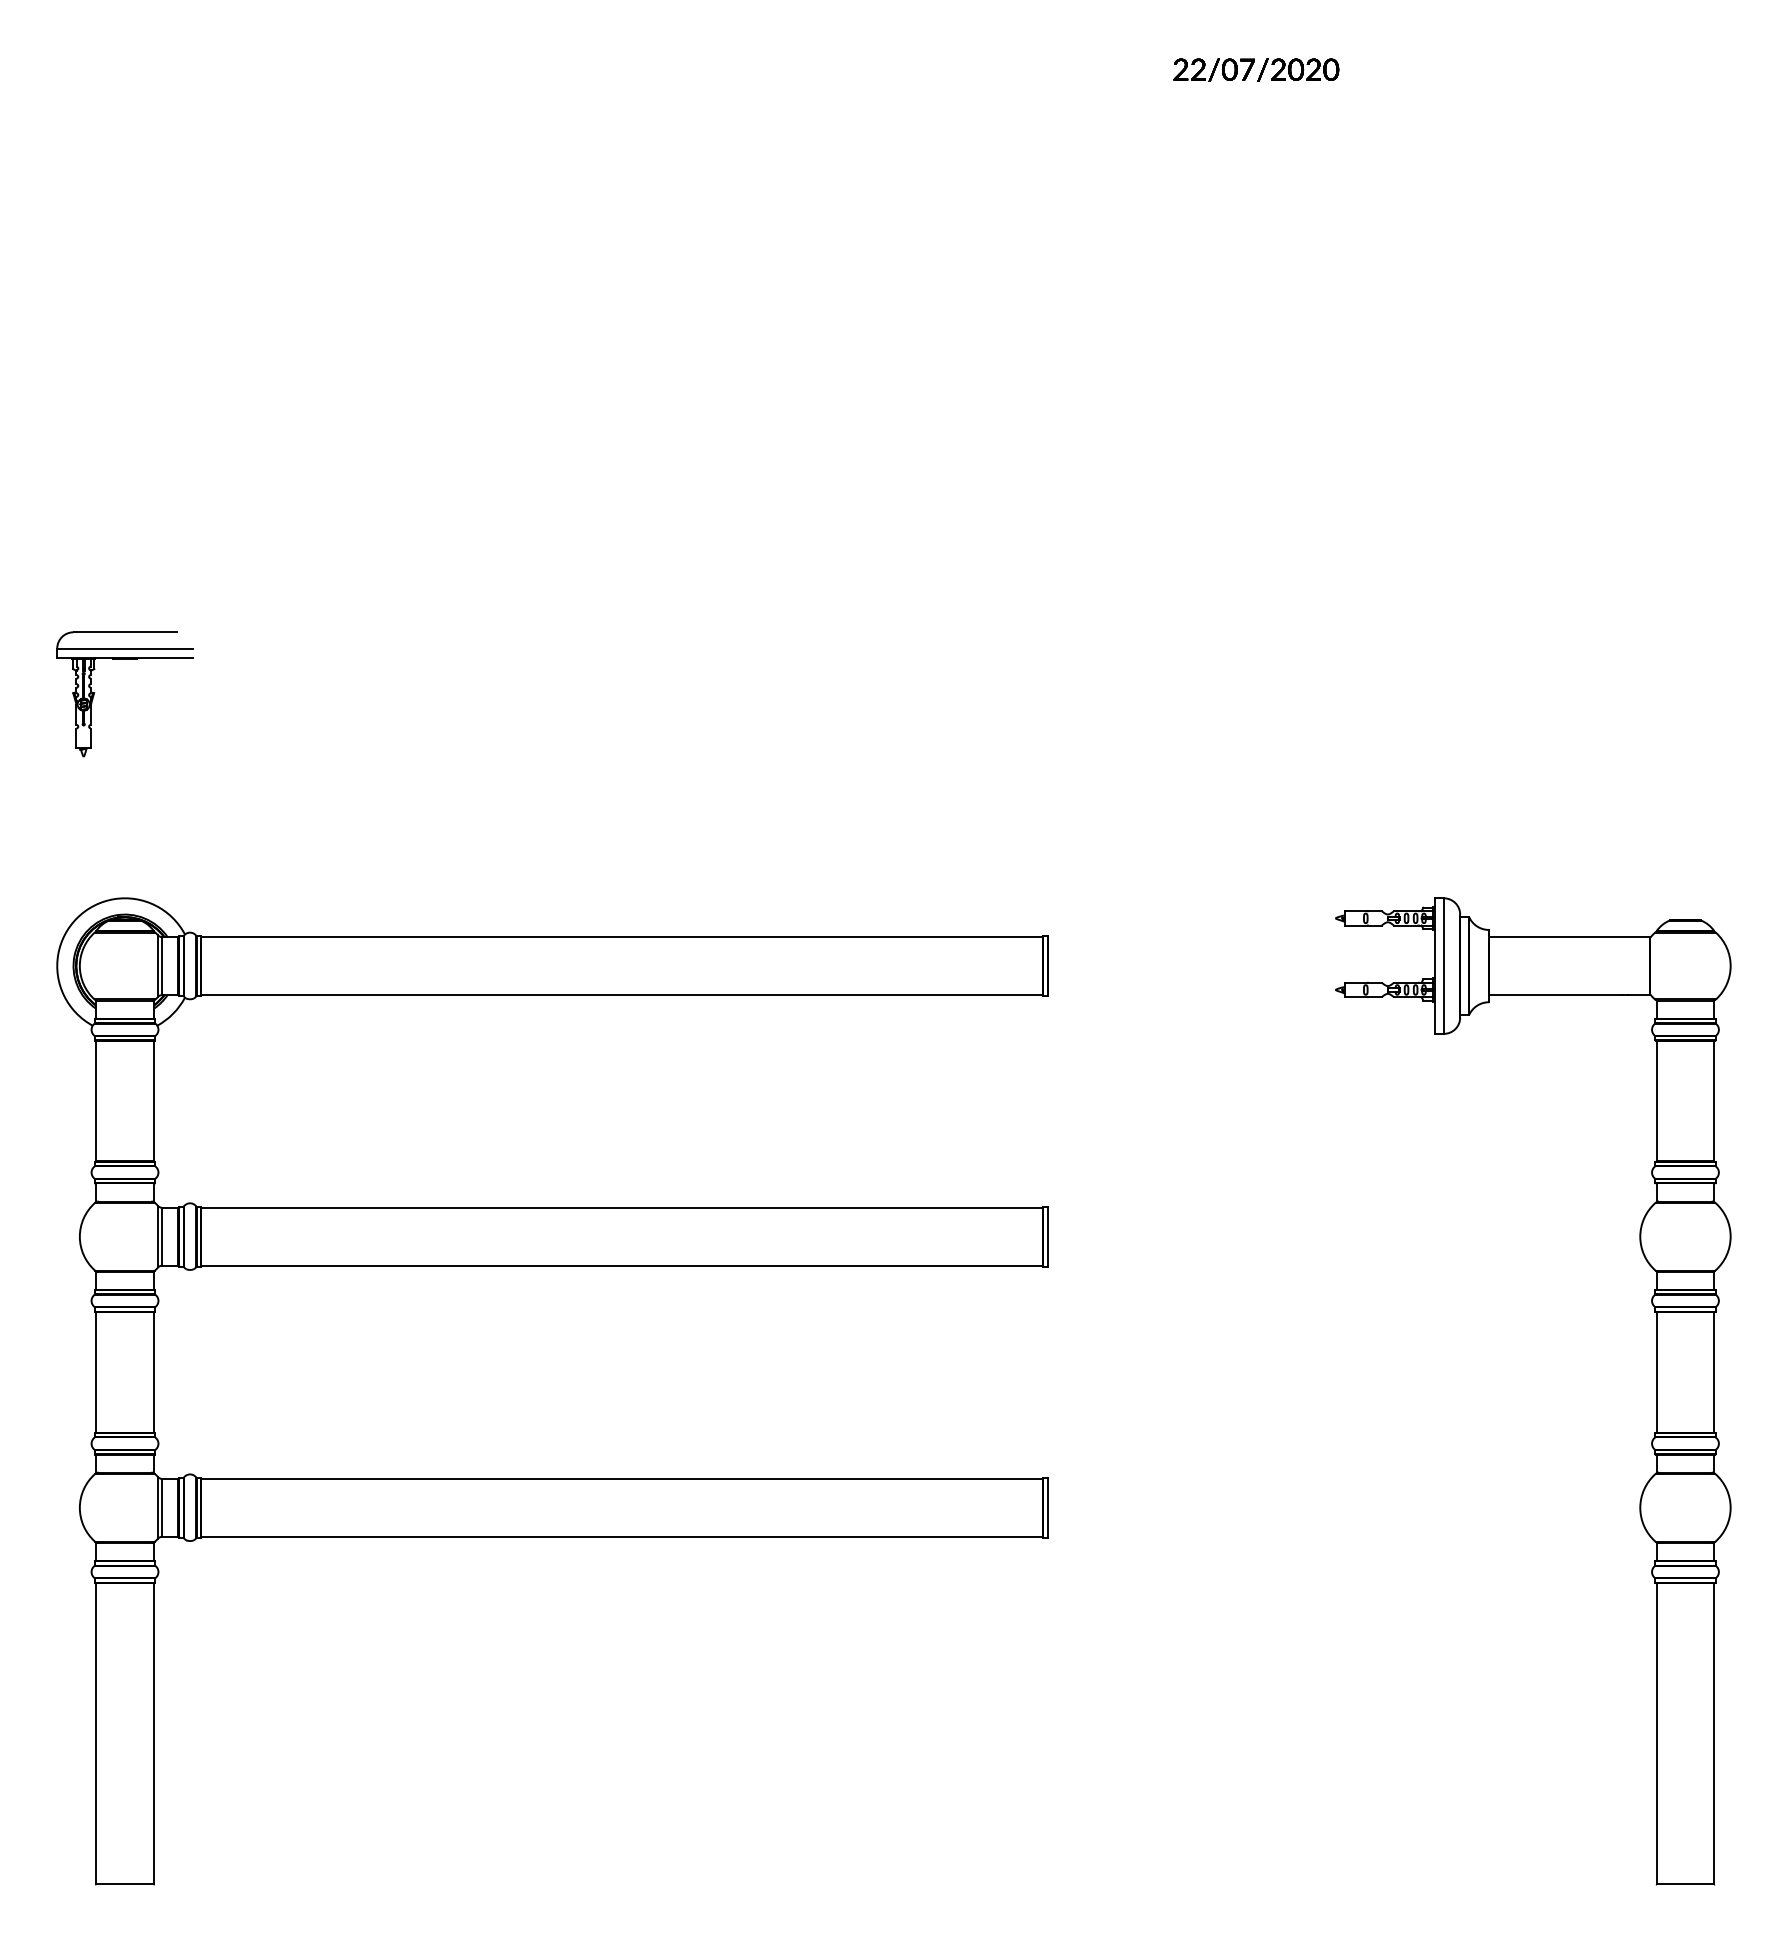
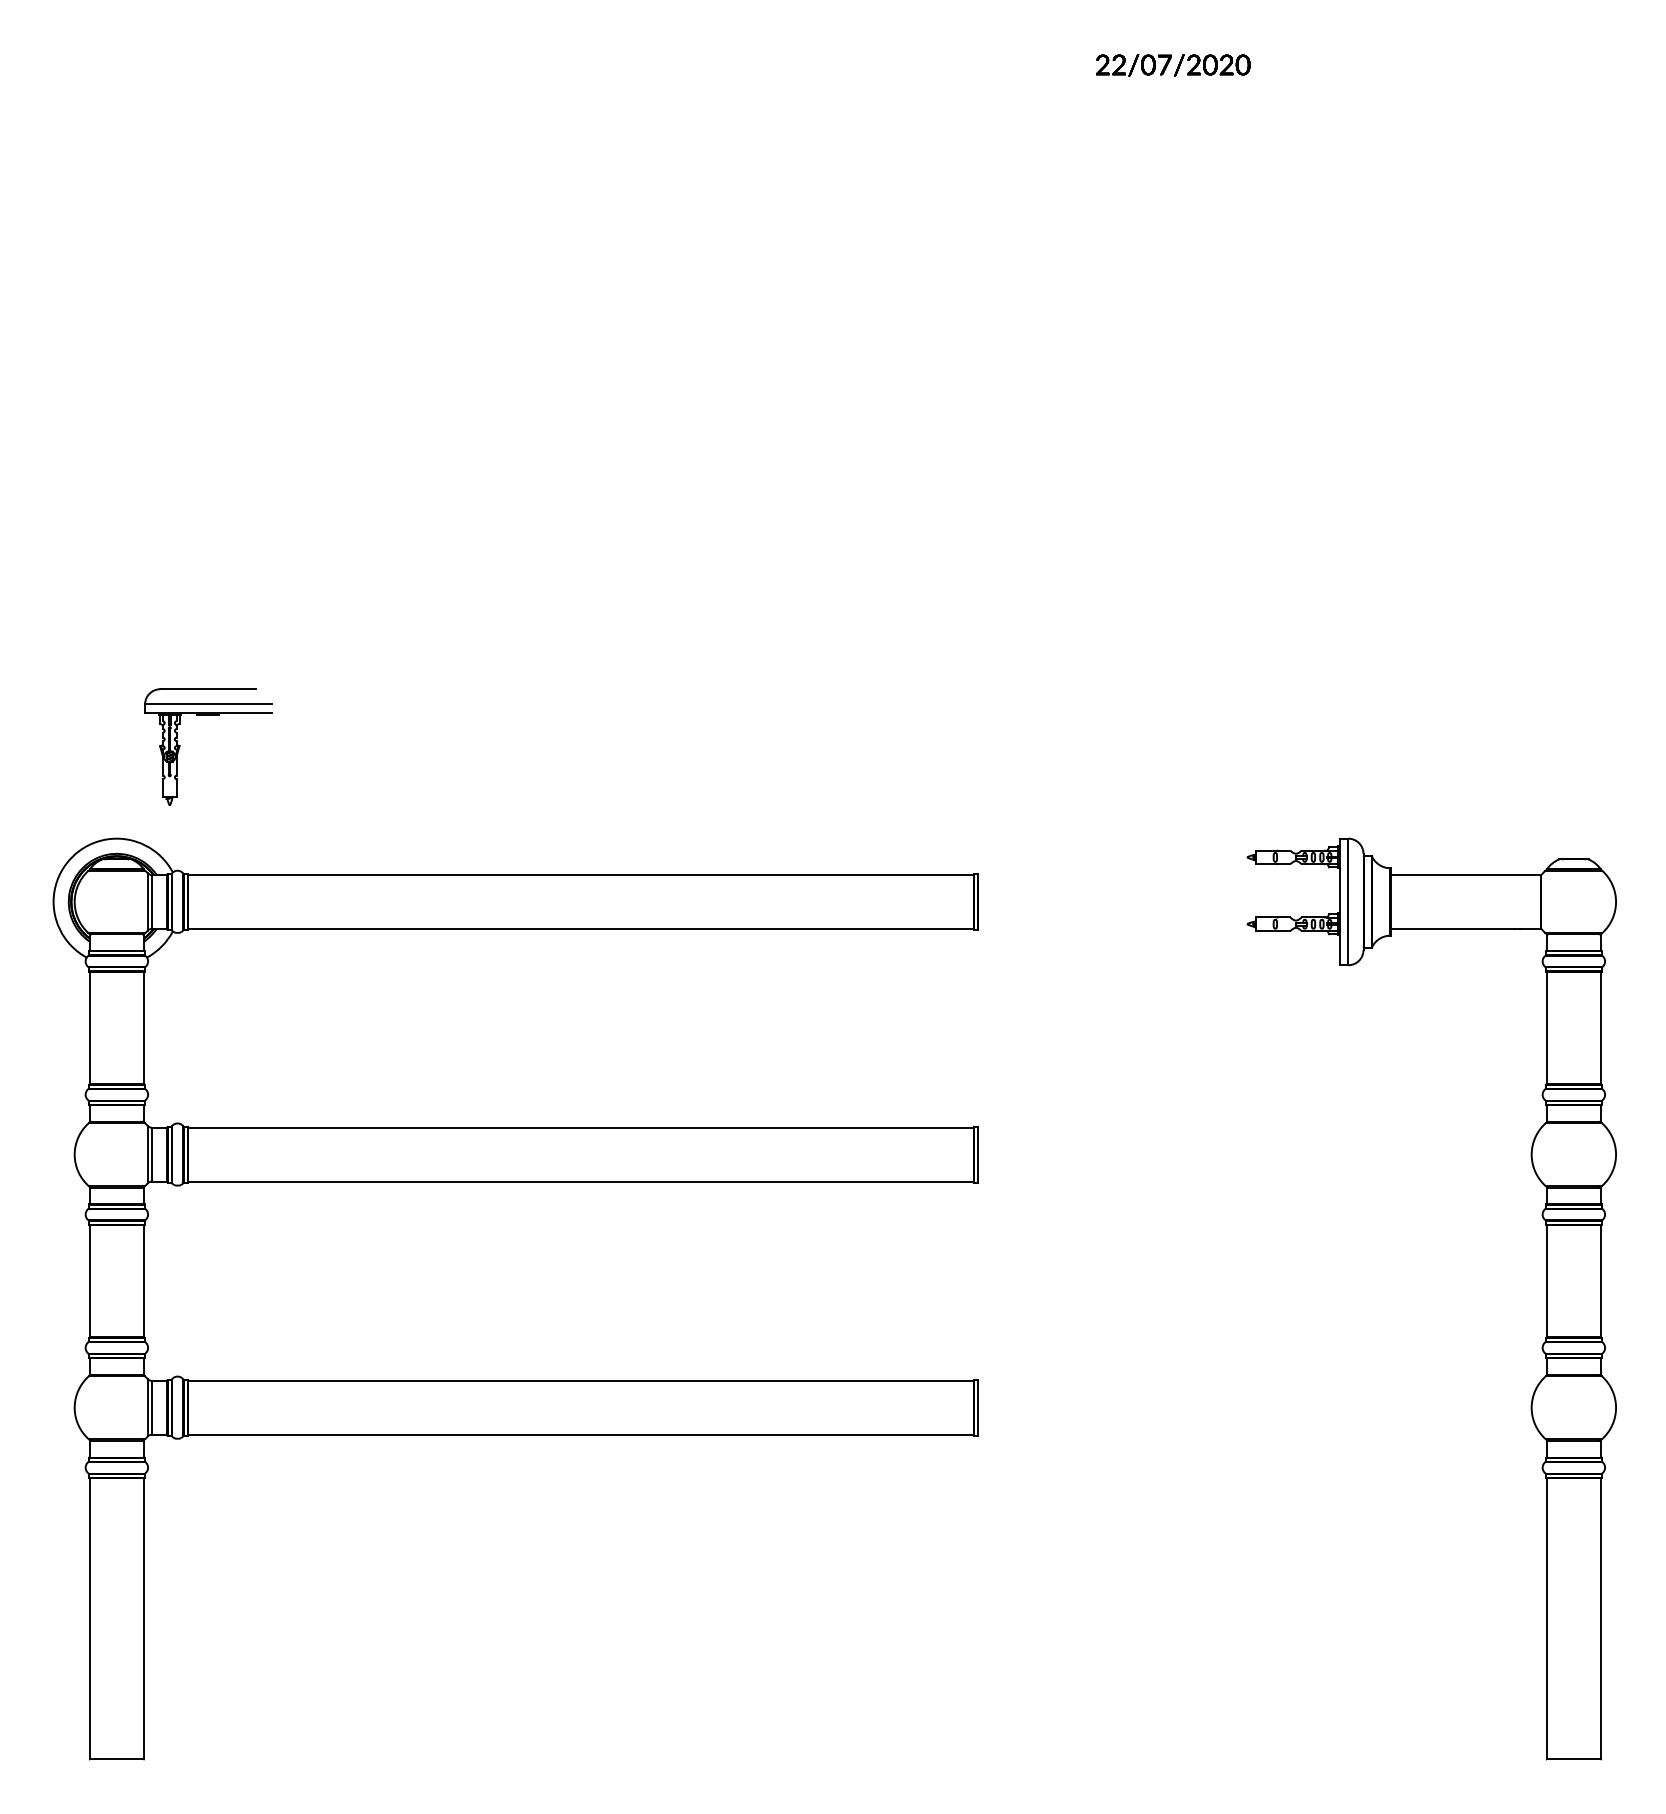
part: (95, 692) -> (180, 745), moved

